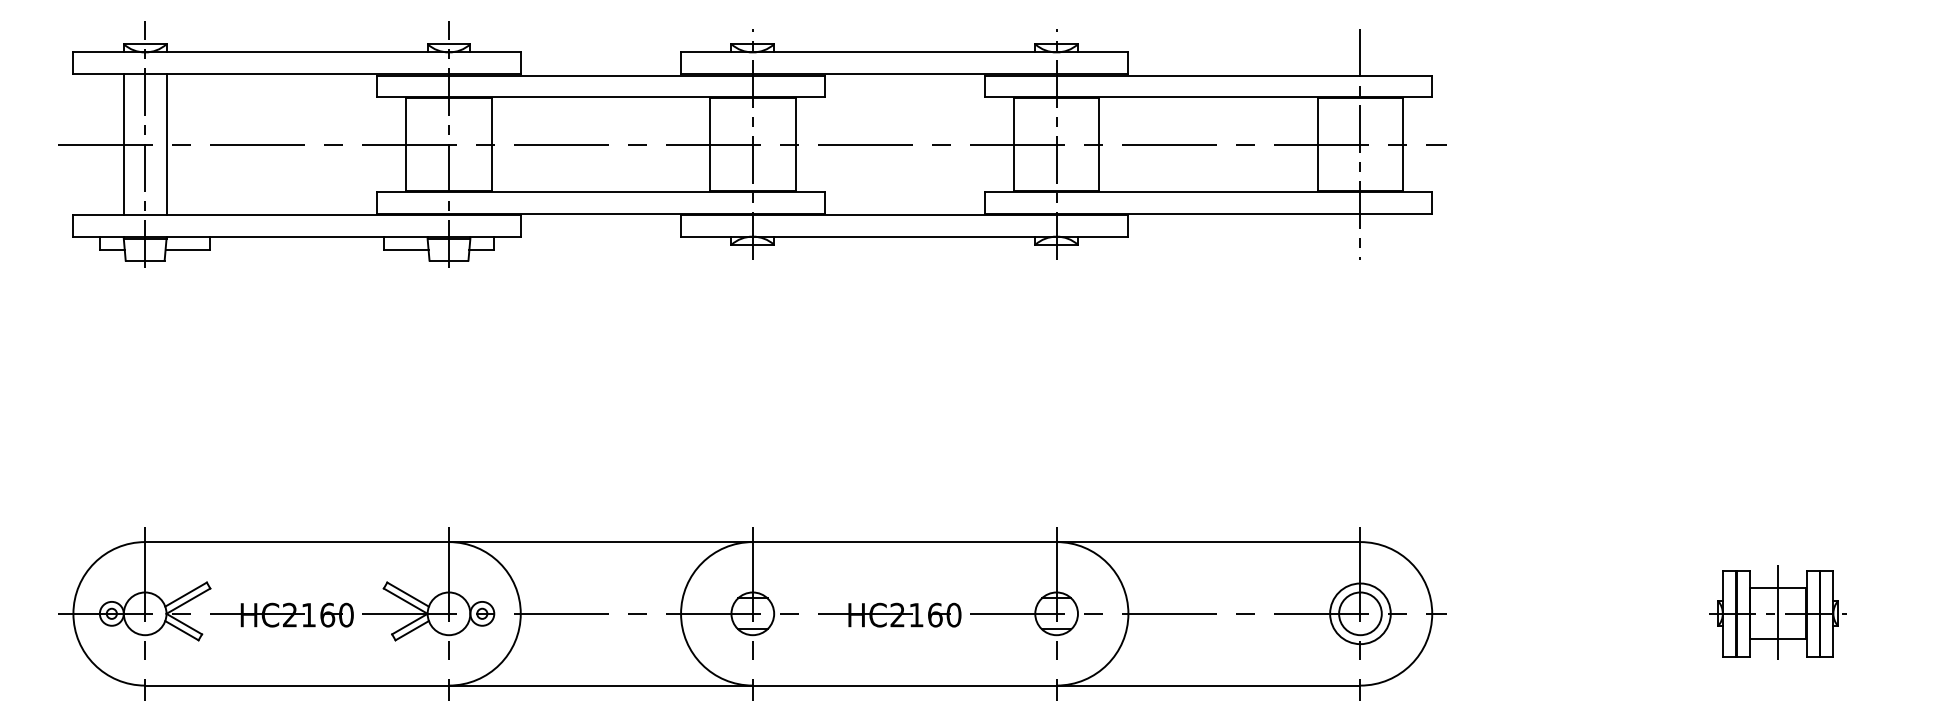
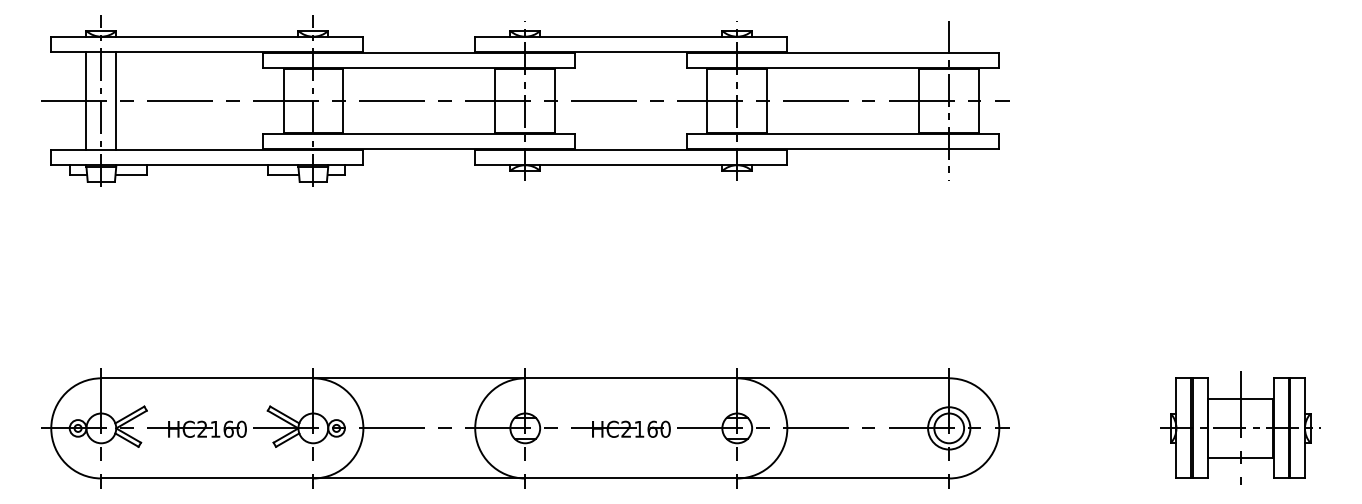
part: (1777, 612) -> (1240, 427), size x1.67

